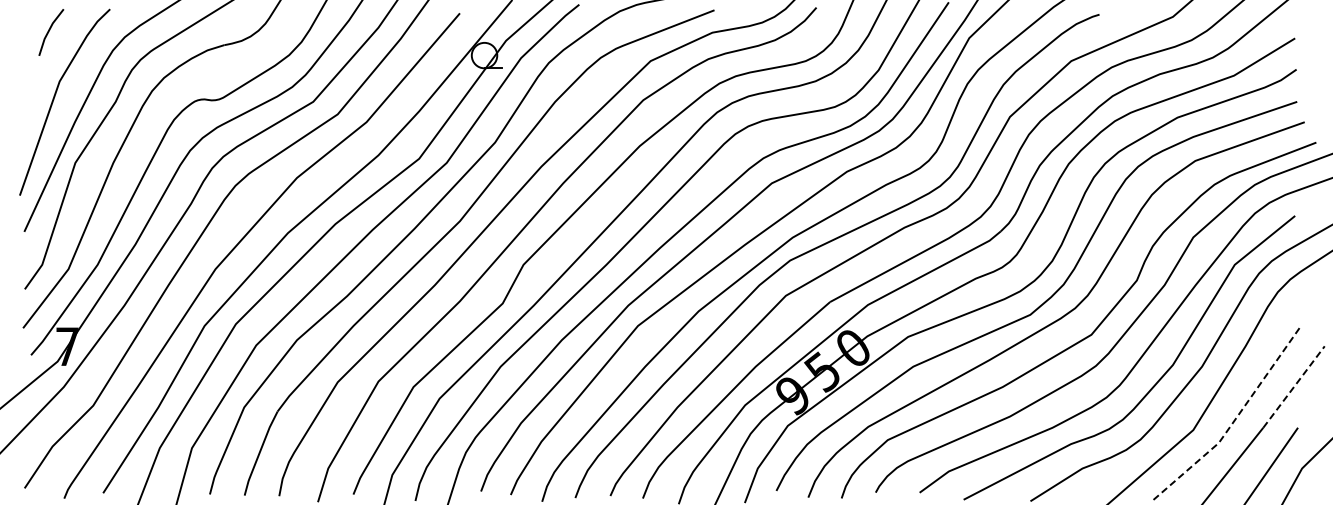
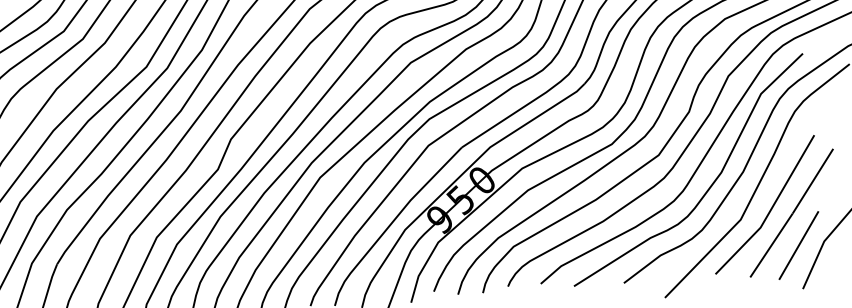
line: (1294, 386) -> (813, 180), dashed -> solid
line: (1234, 420) -> (770, 209), dashed -> solid

